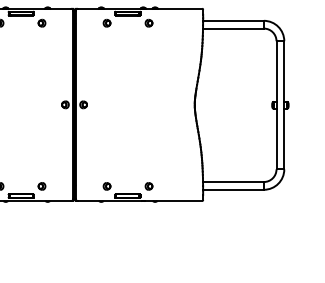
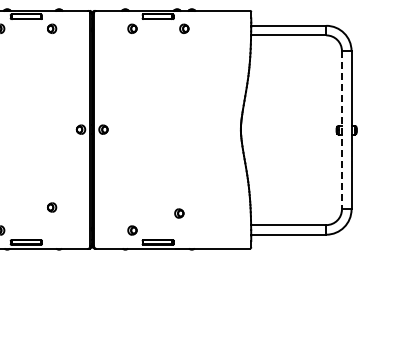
line: (276, 105) -> (341, 130), solid -> dashed
part: (42, 186) -> (52, 207), moved
part: (149, 186) -> (179, 213), moved

